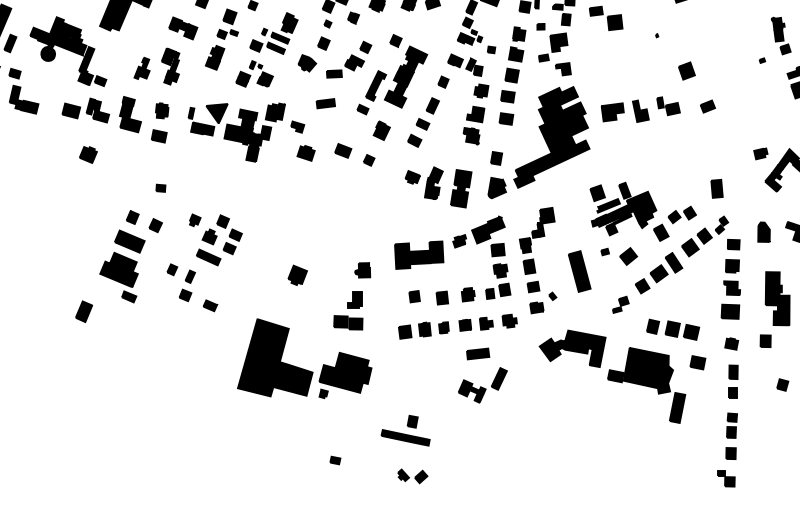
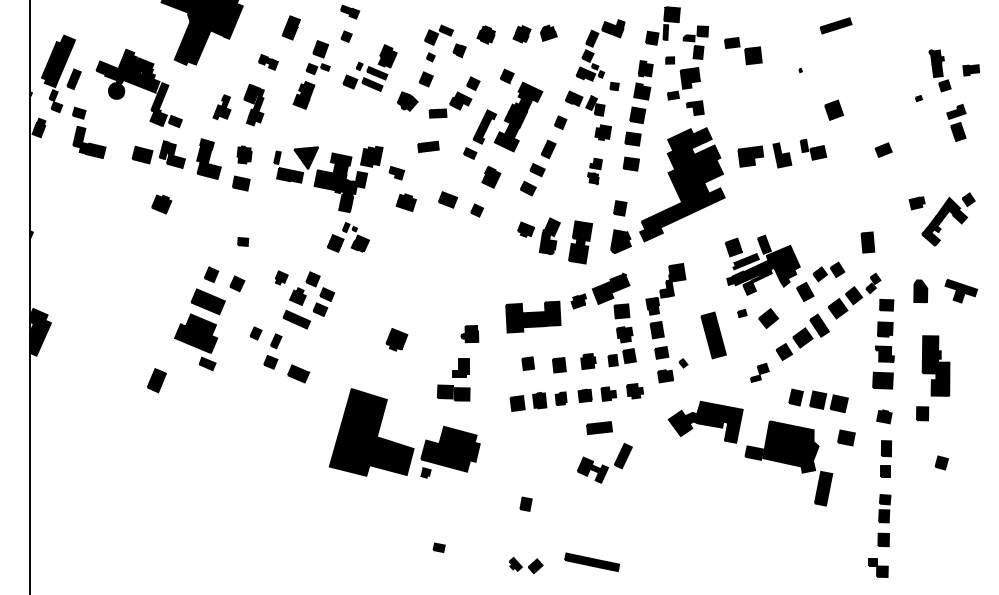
part: (183, 28) -> (268, 62), size x0.6
part: (254, 73) -> (348, 237), moved
part: (707, 106) -> (883, 149), moved
part: (473, 125) -> (594, 171), size x0.6
part: (210, 305) -> (298, 373), size x1.4
part: (405, 437) -> (592, 561), moved

